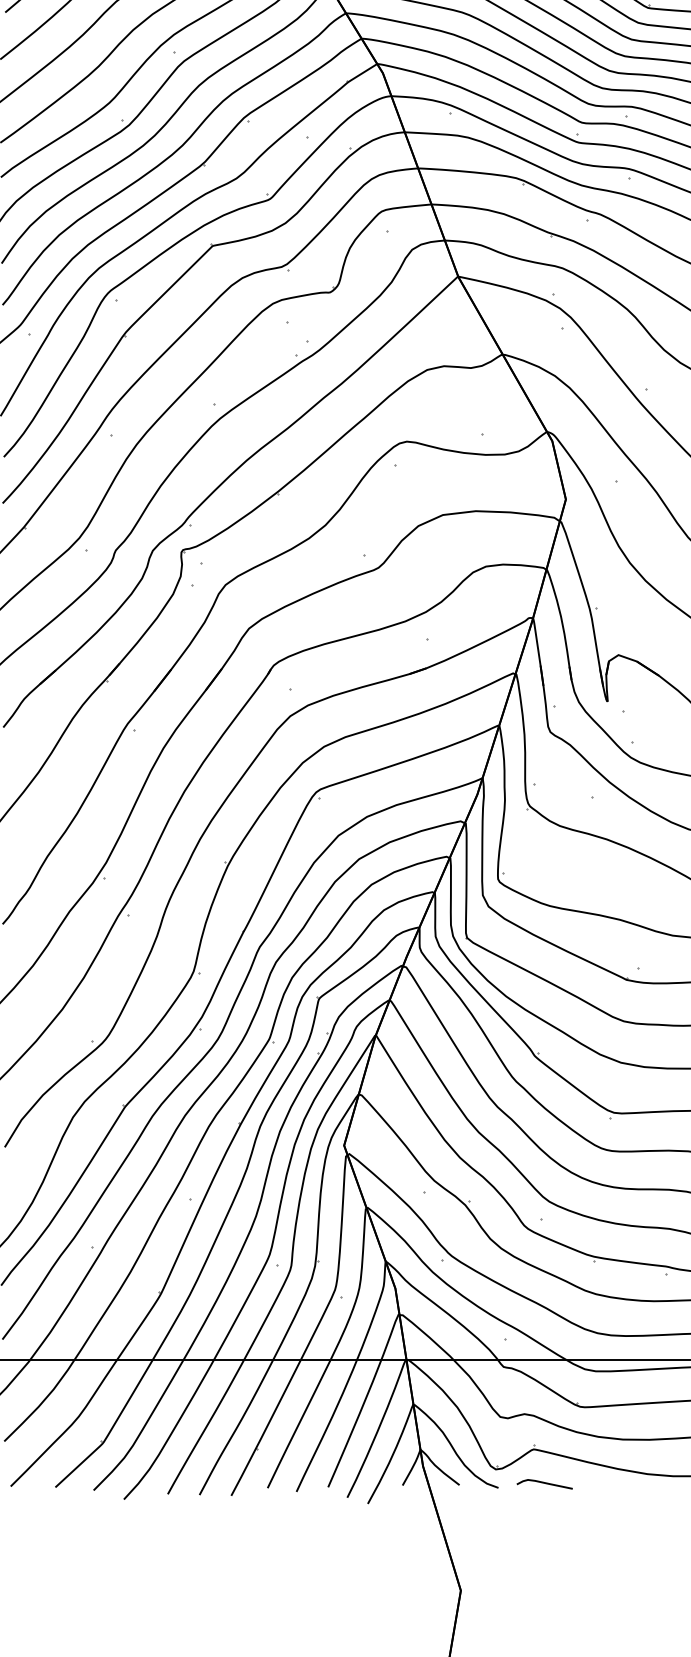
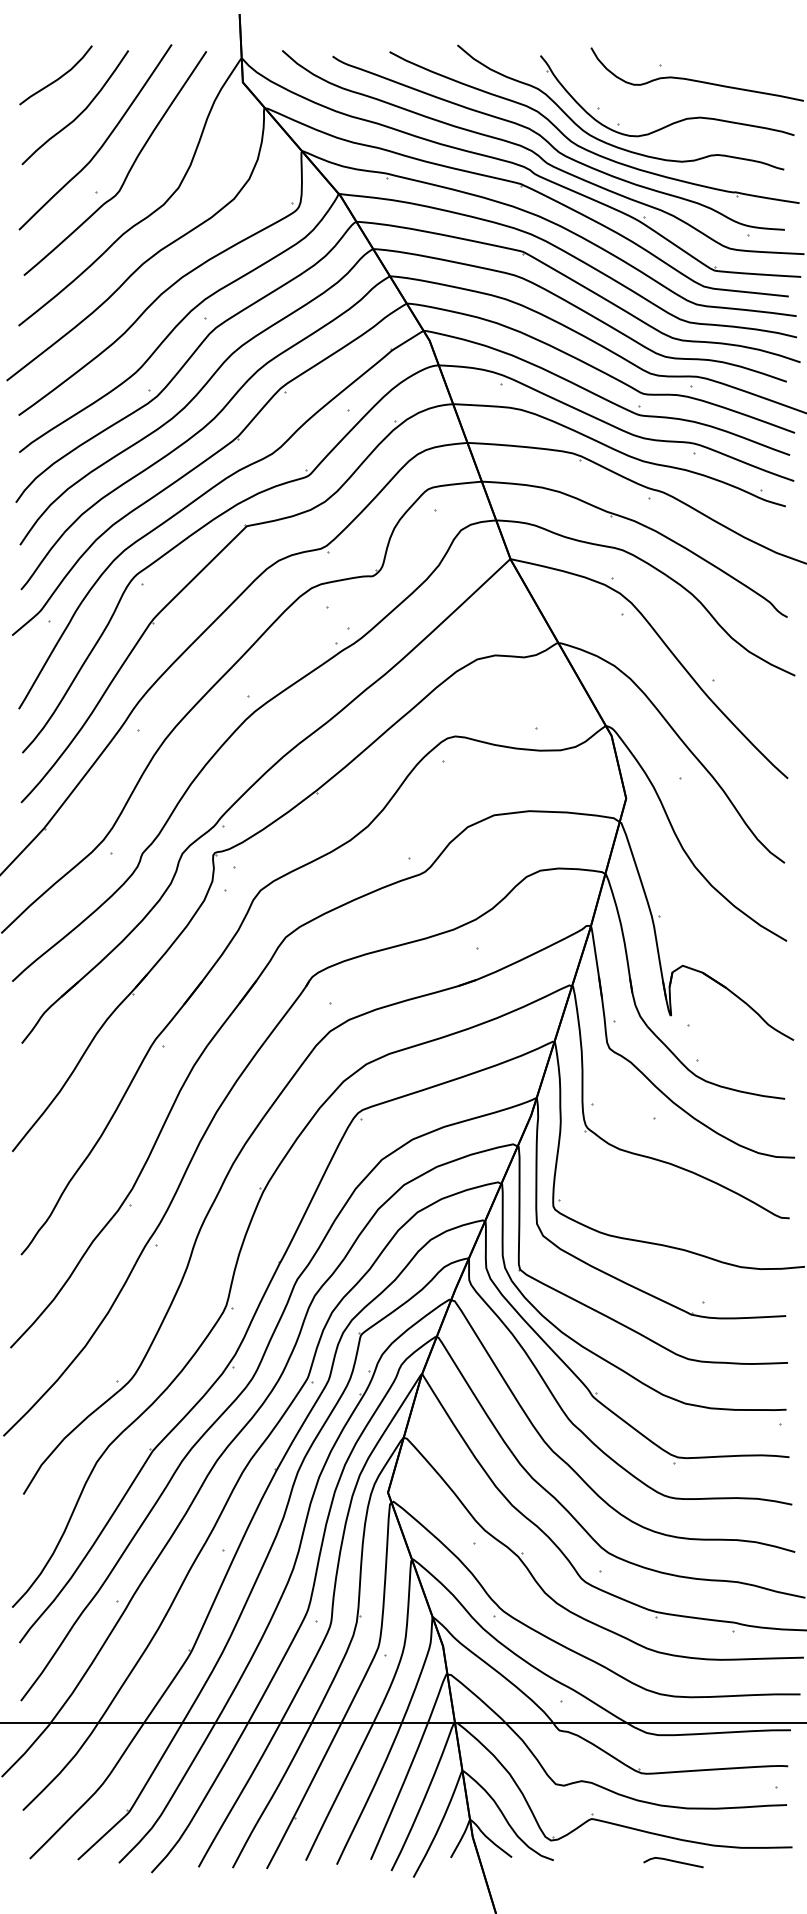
curve: (544, 1483) -> (673, 1861), moved

